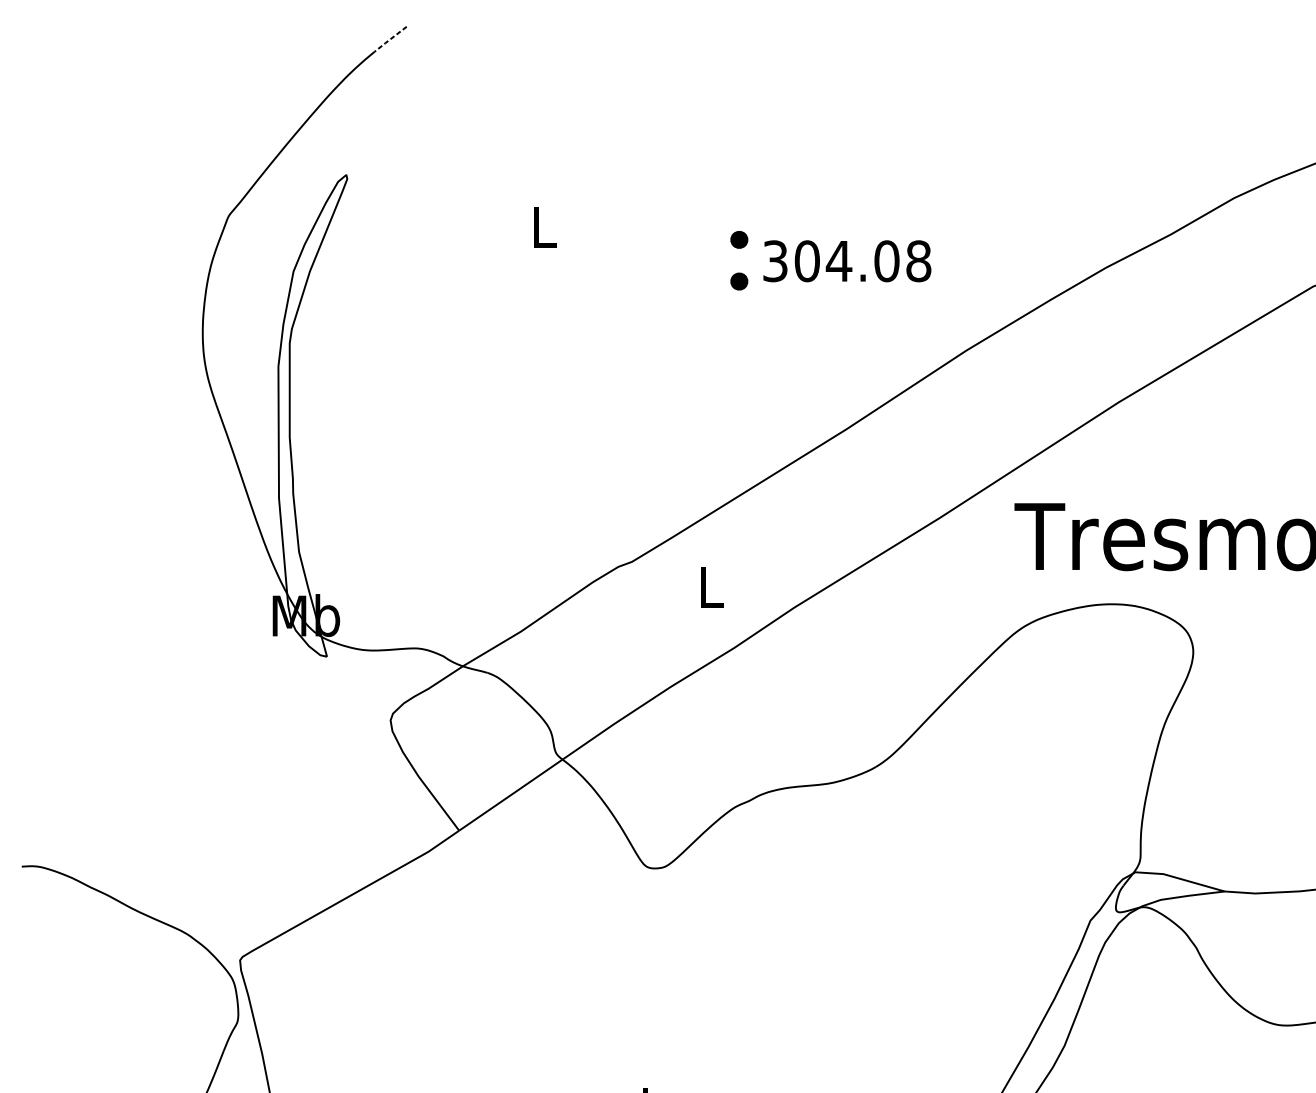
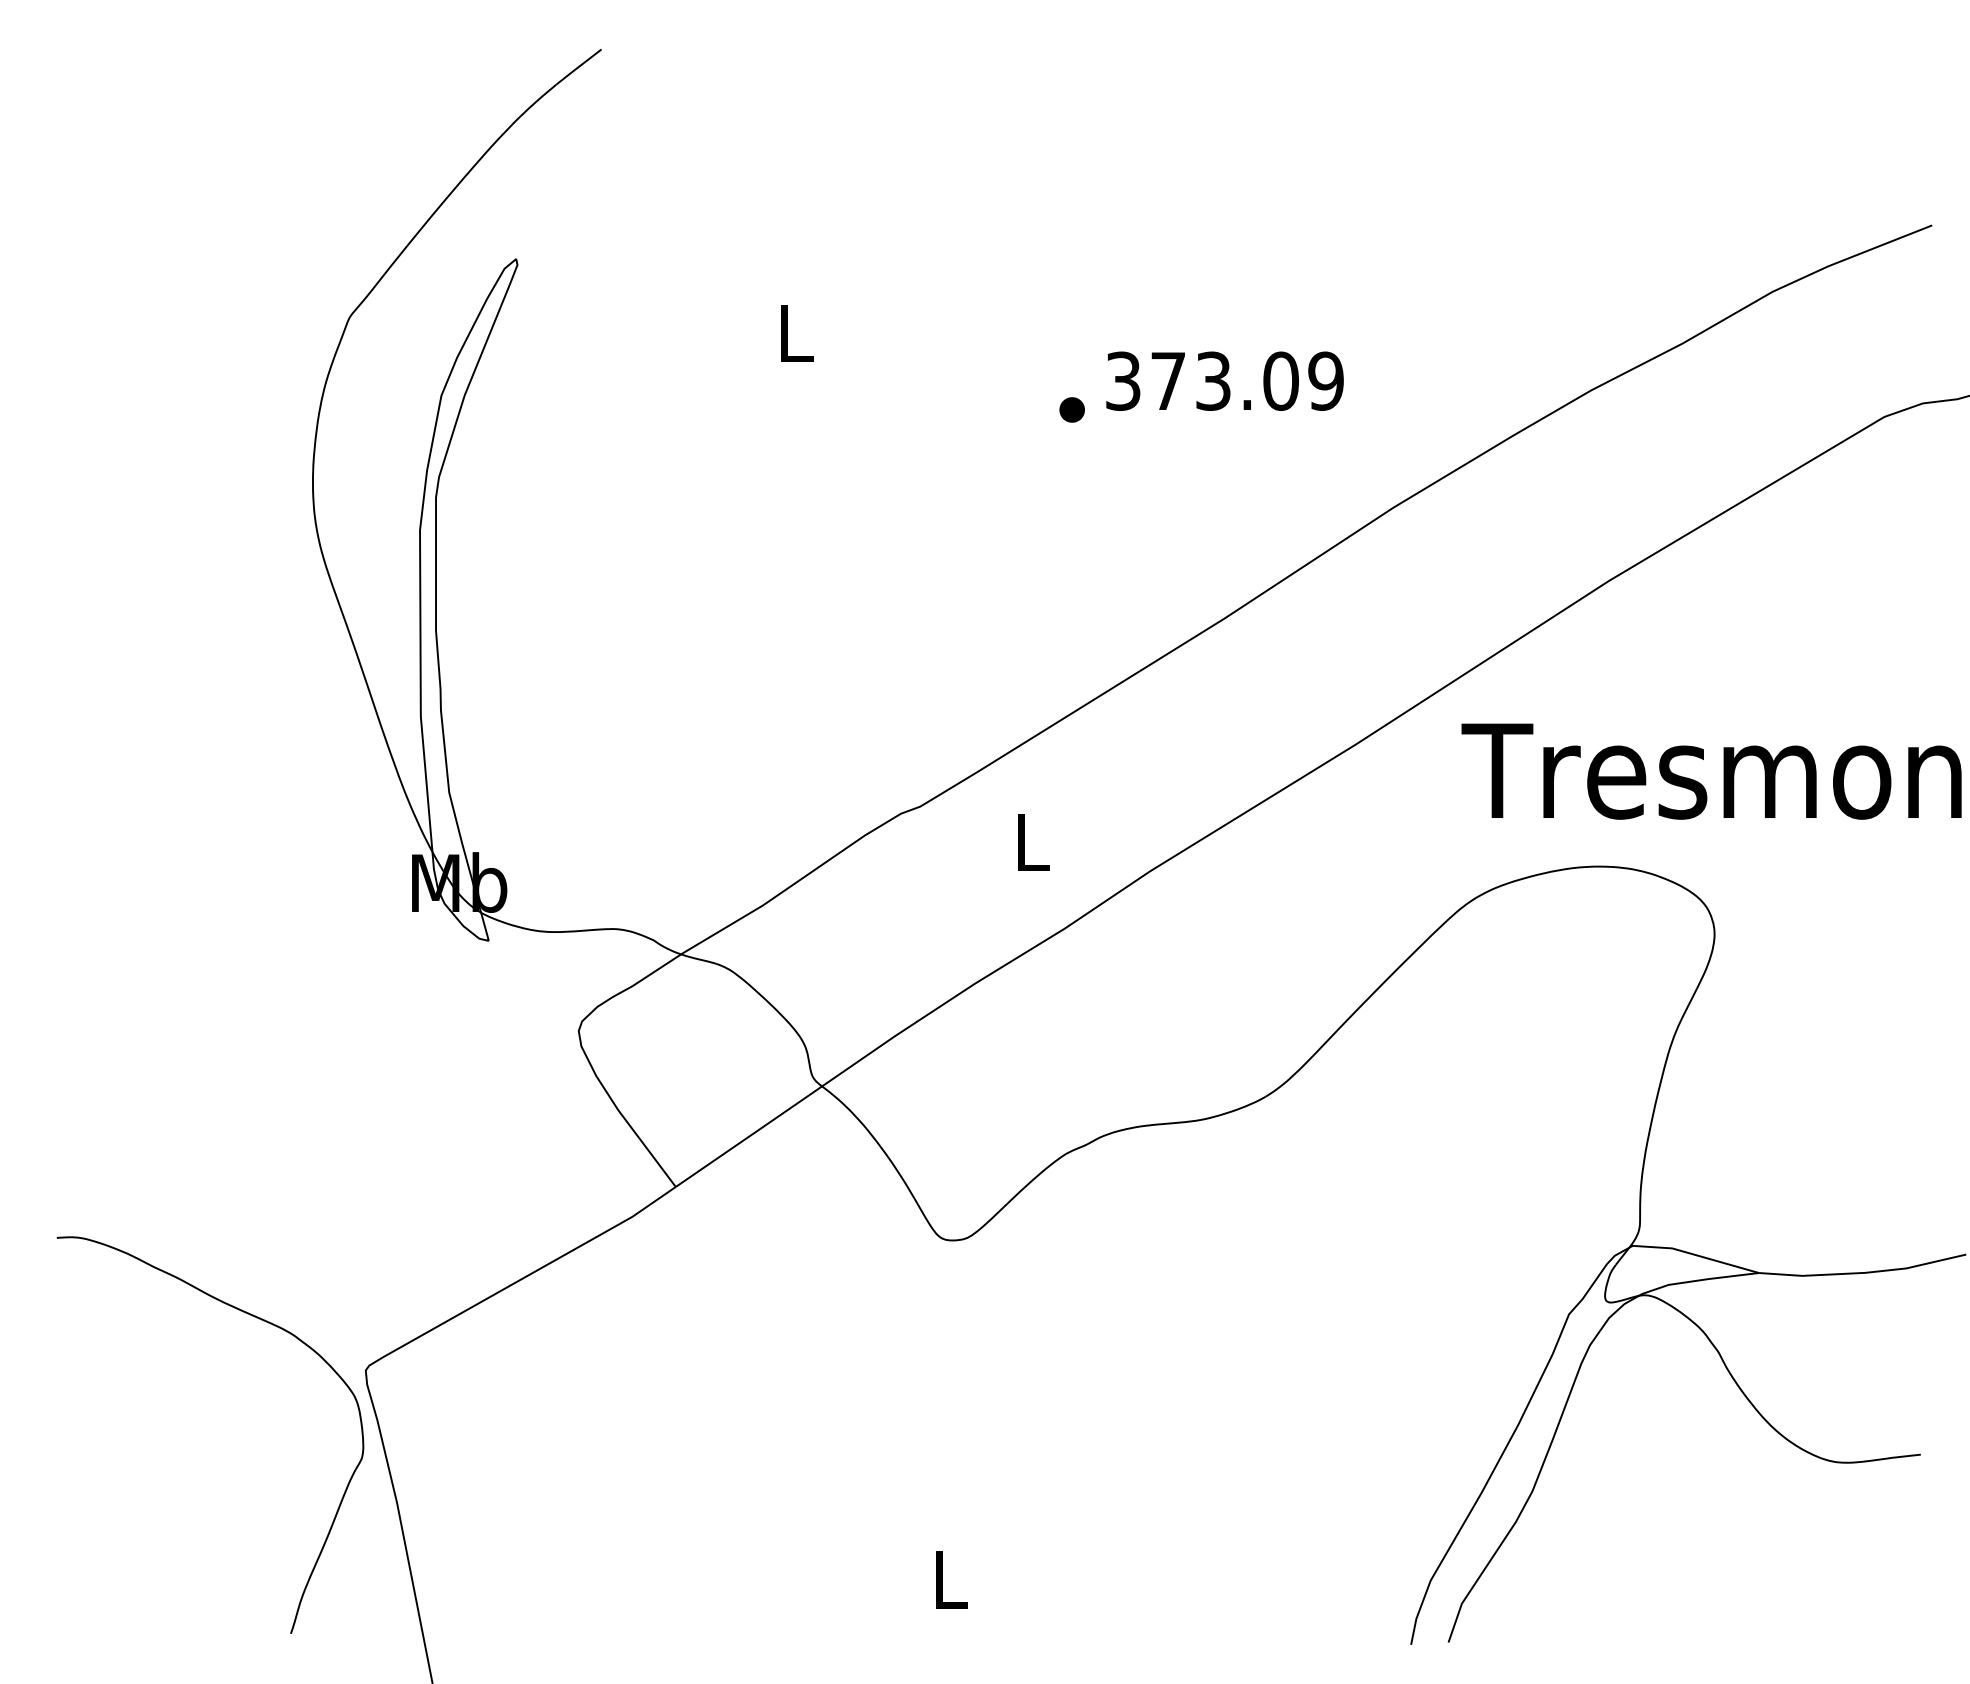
line: (390, 39) -> (578, 67), dashed -> solid
part: (738, 239) -> (1071, 350), removed
text: (862, 260) -> (1246, 380), 304.08 -> 373.09

